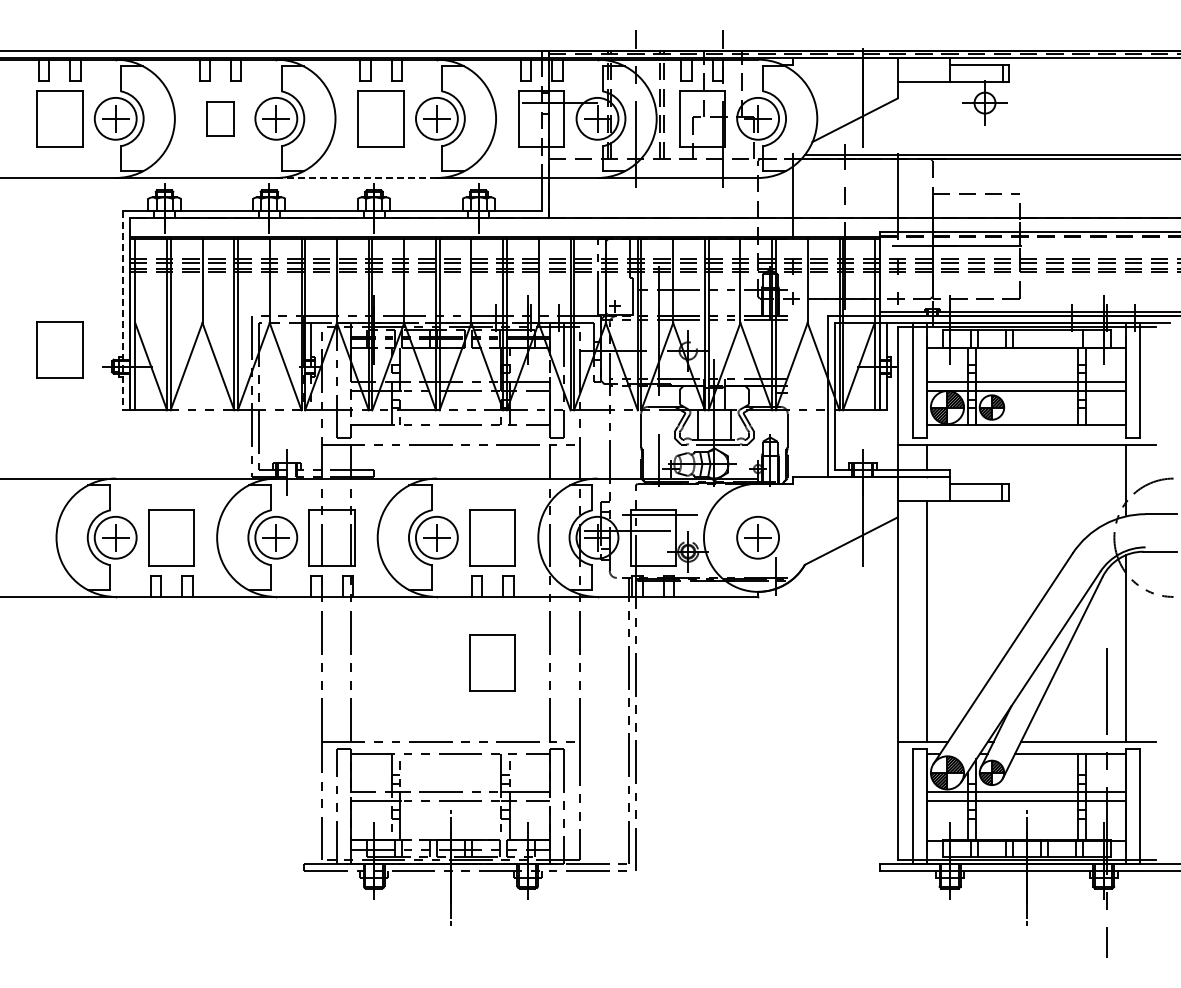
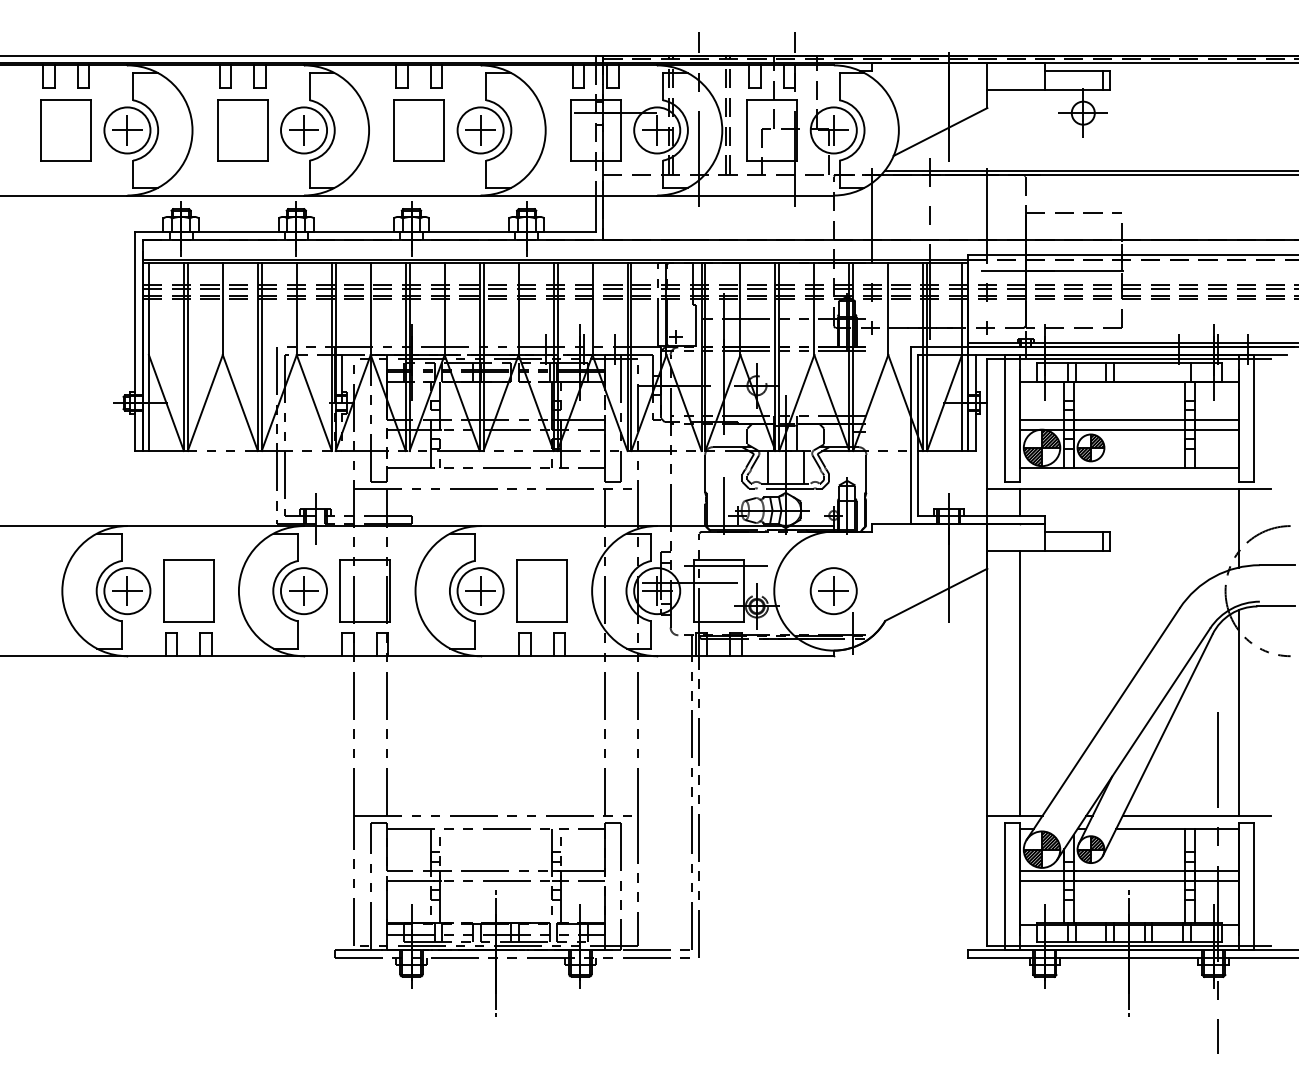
part: (220, 118) -> (242, 130), size x1.67
line: (357, 178) -> (393, 196), dashed -> solid
line: (122, 311) -> (134, 342), dashed -> solid
part: (59, 349) -> (65, 384), removed
part: (492, 662) -> (541, 728), removed

